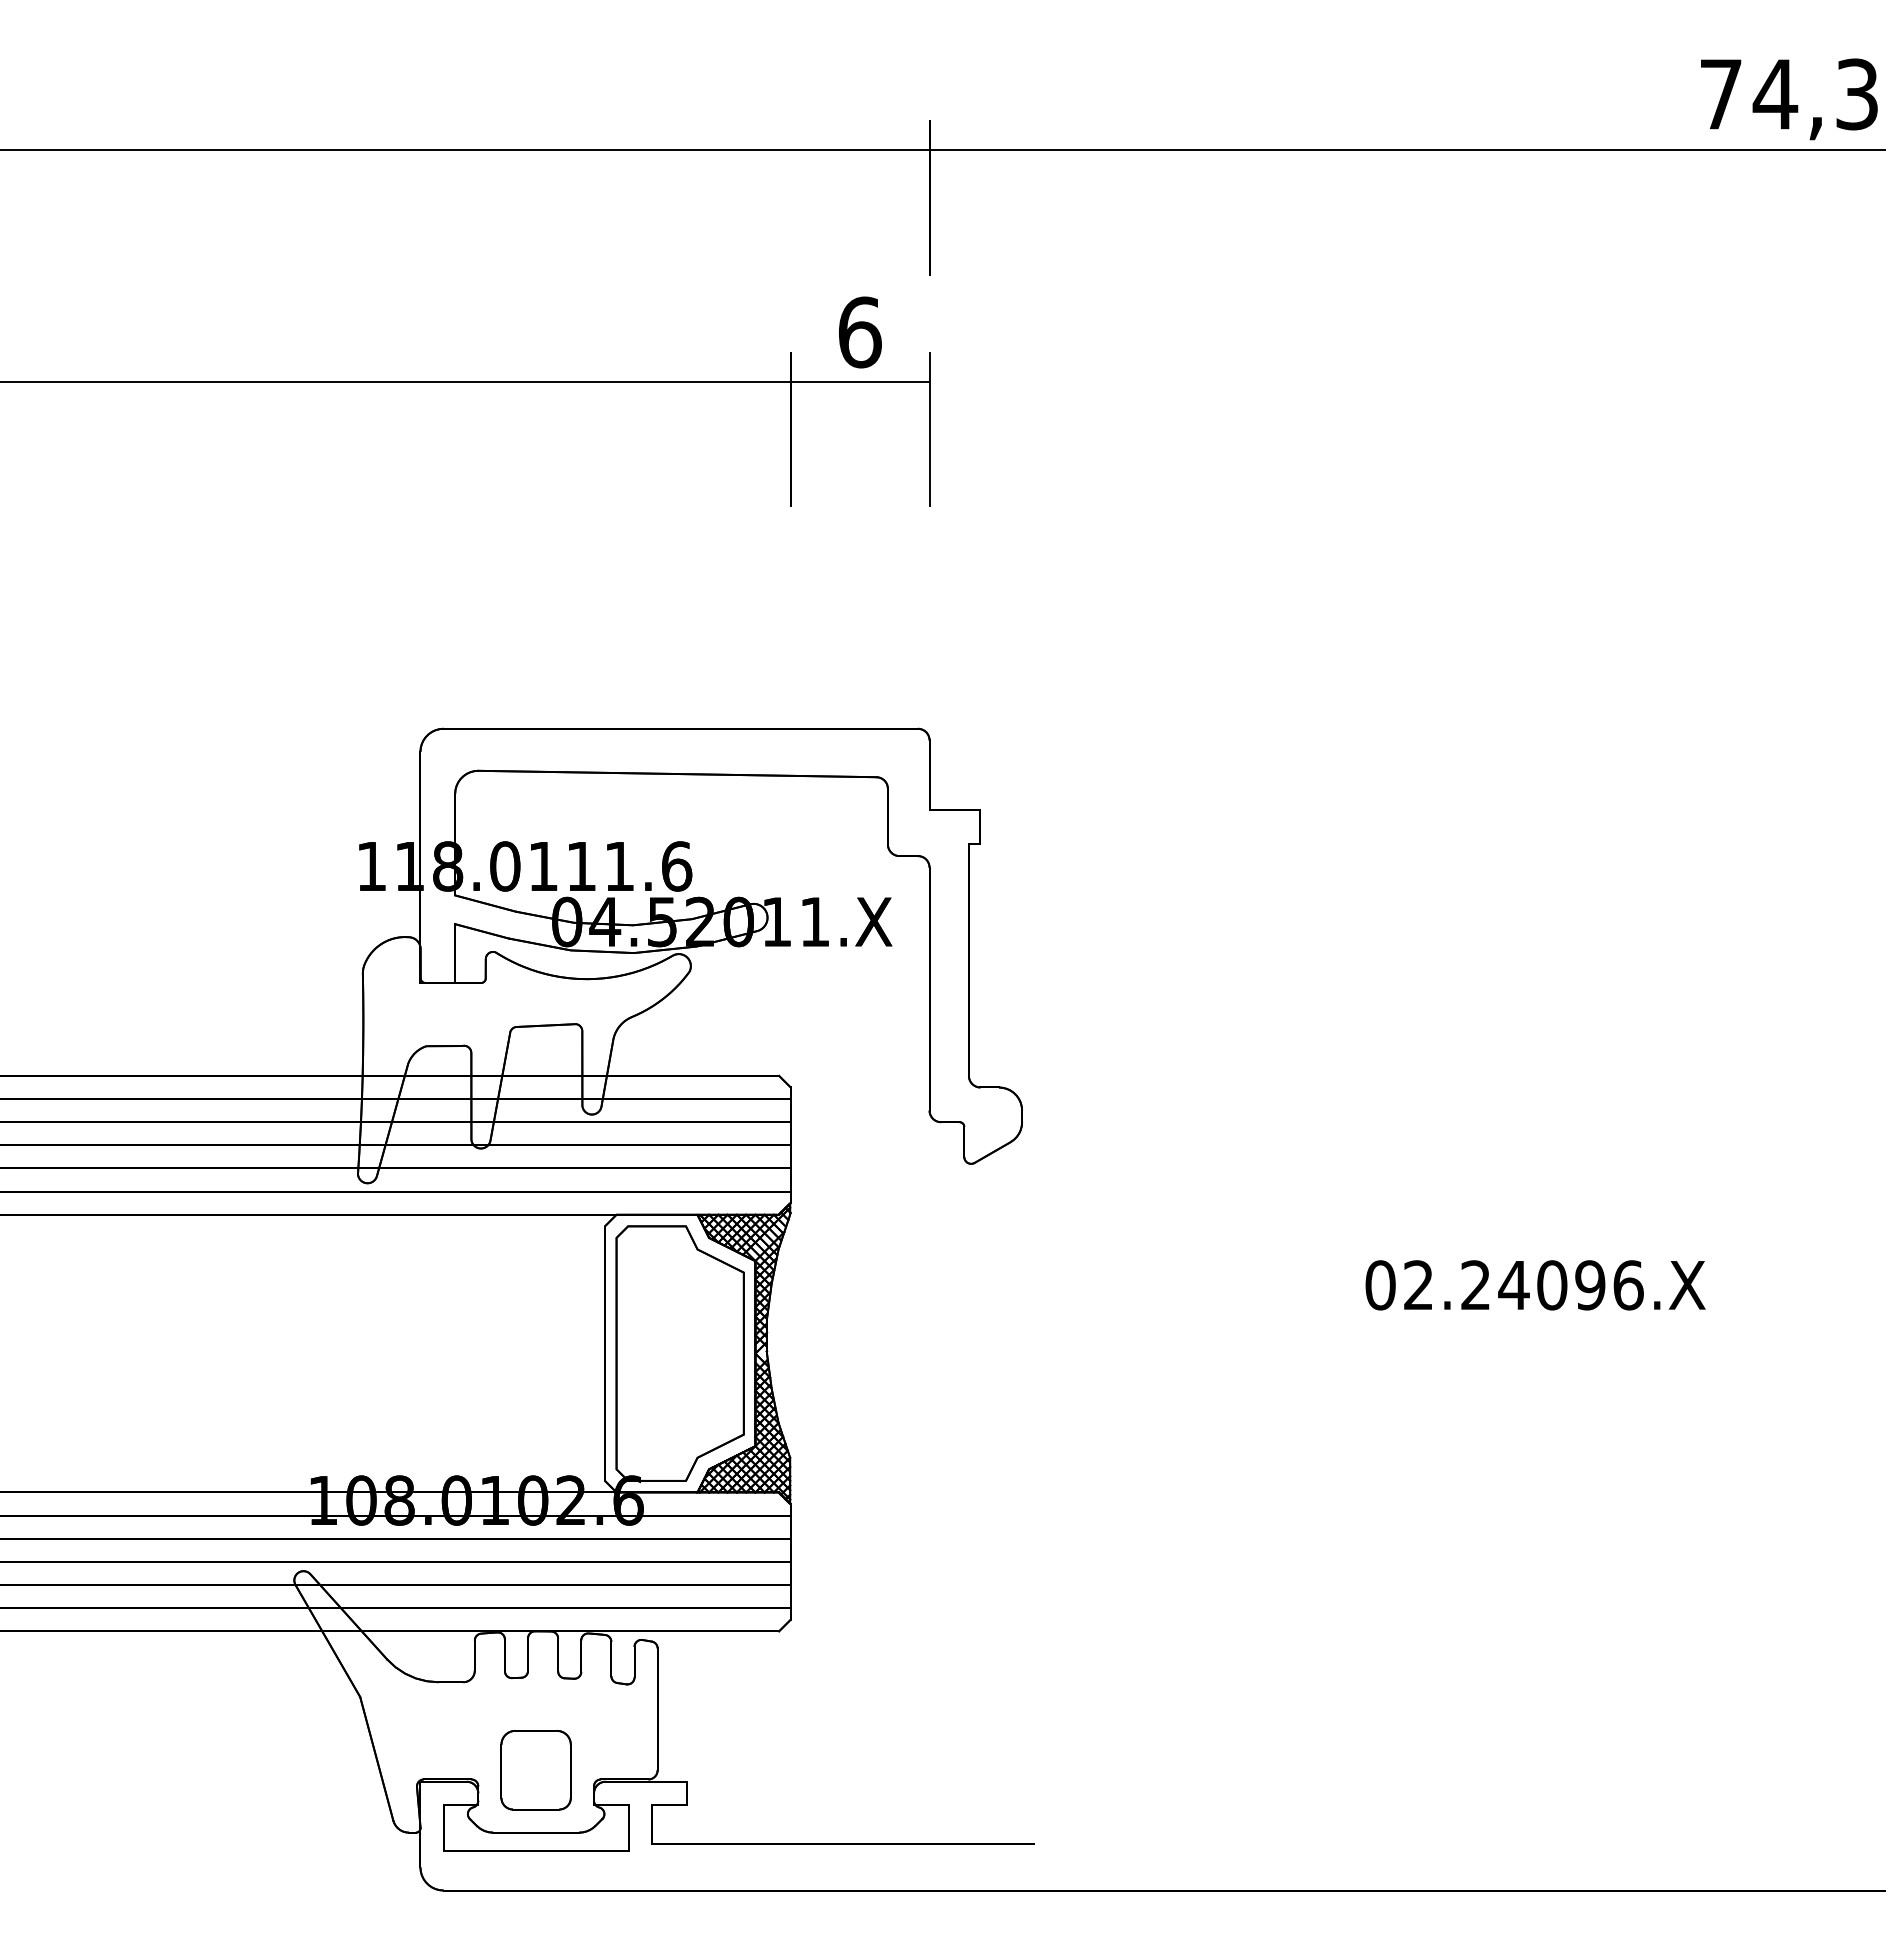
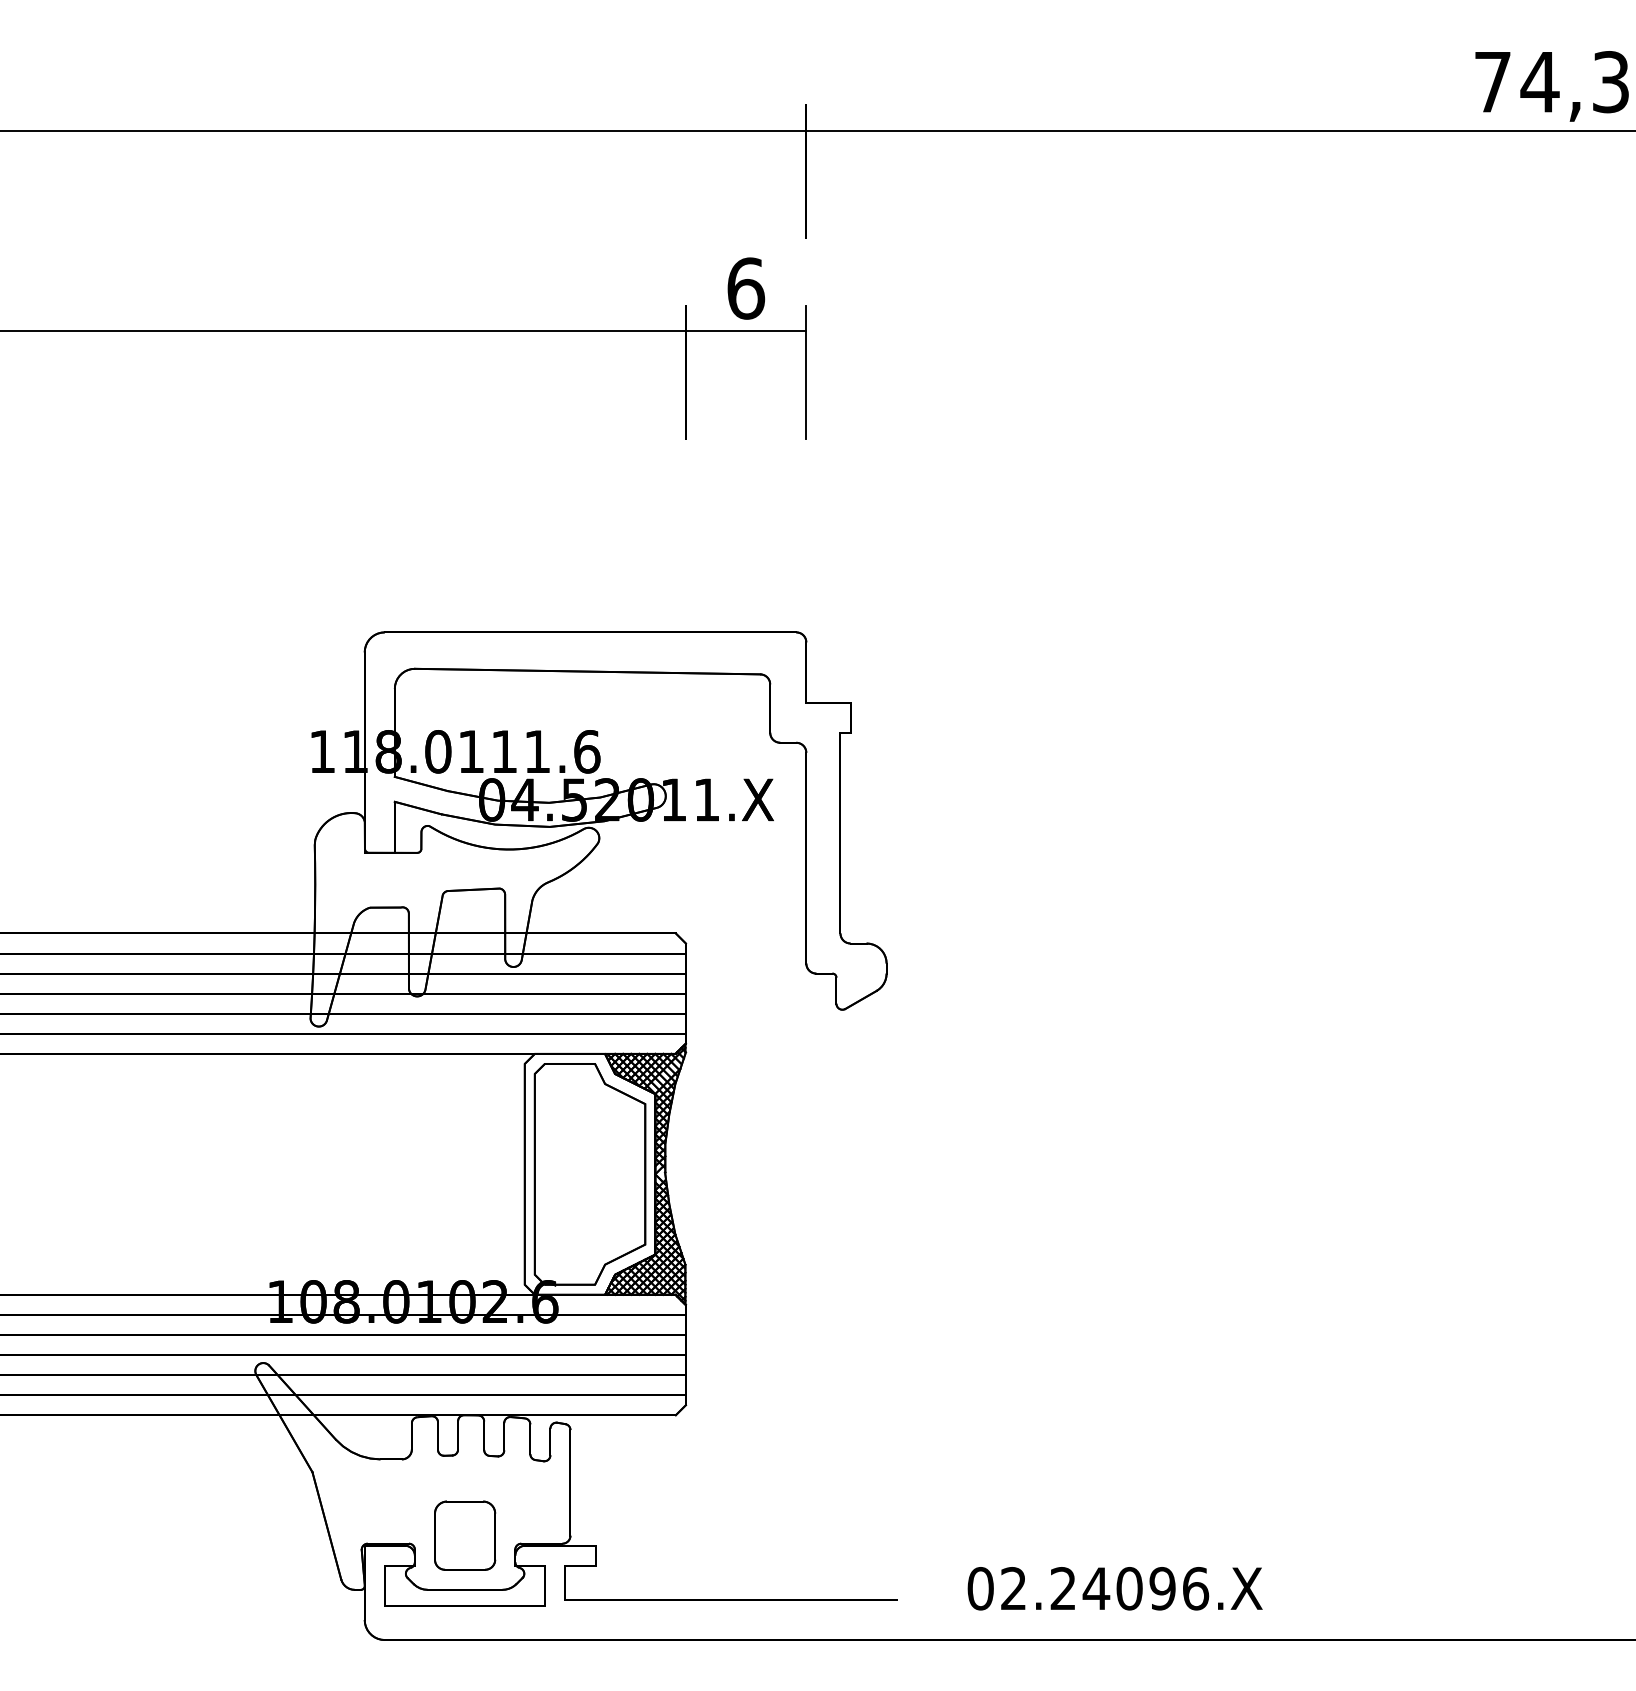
text: (1535, 1285) -> (1115, 1588), moved

